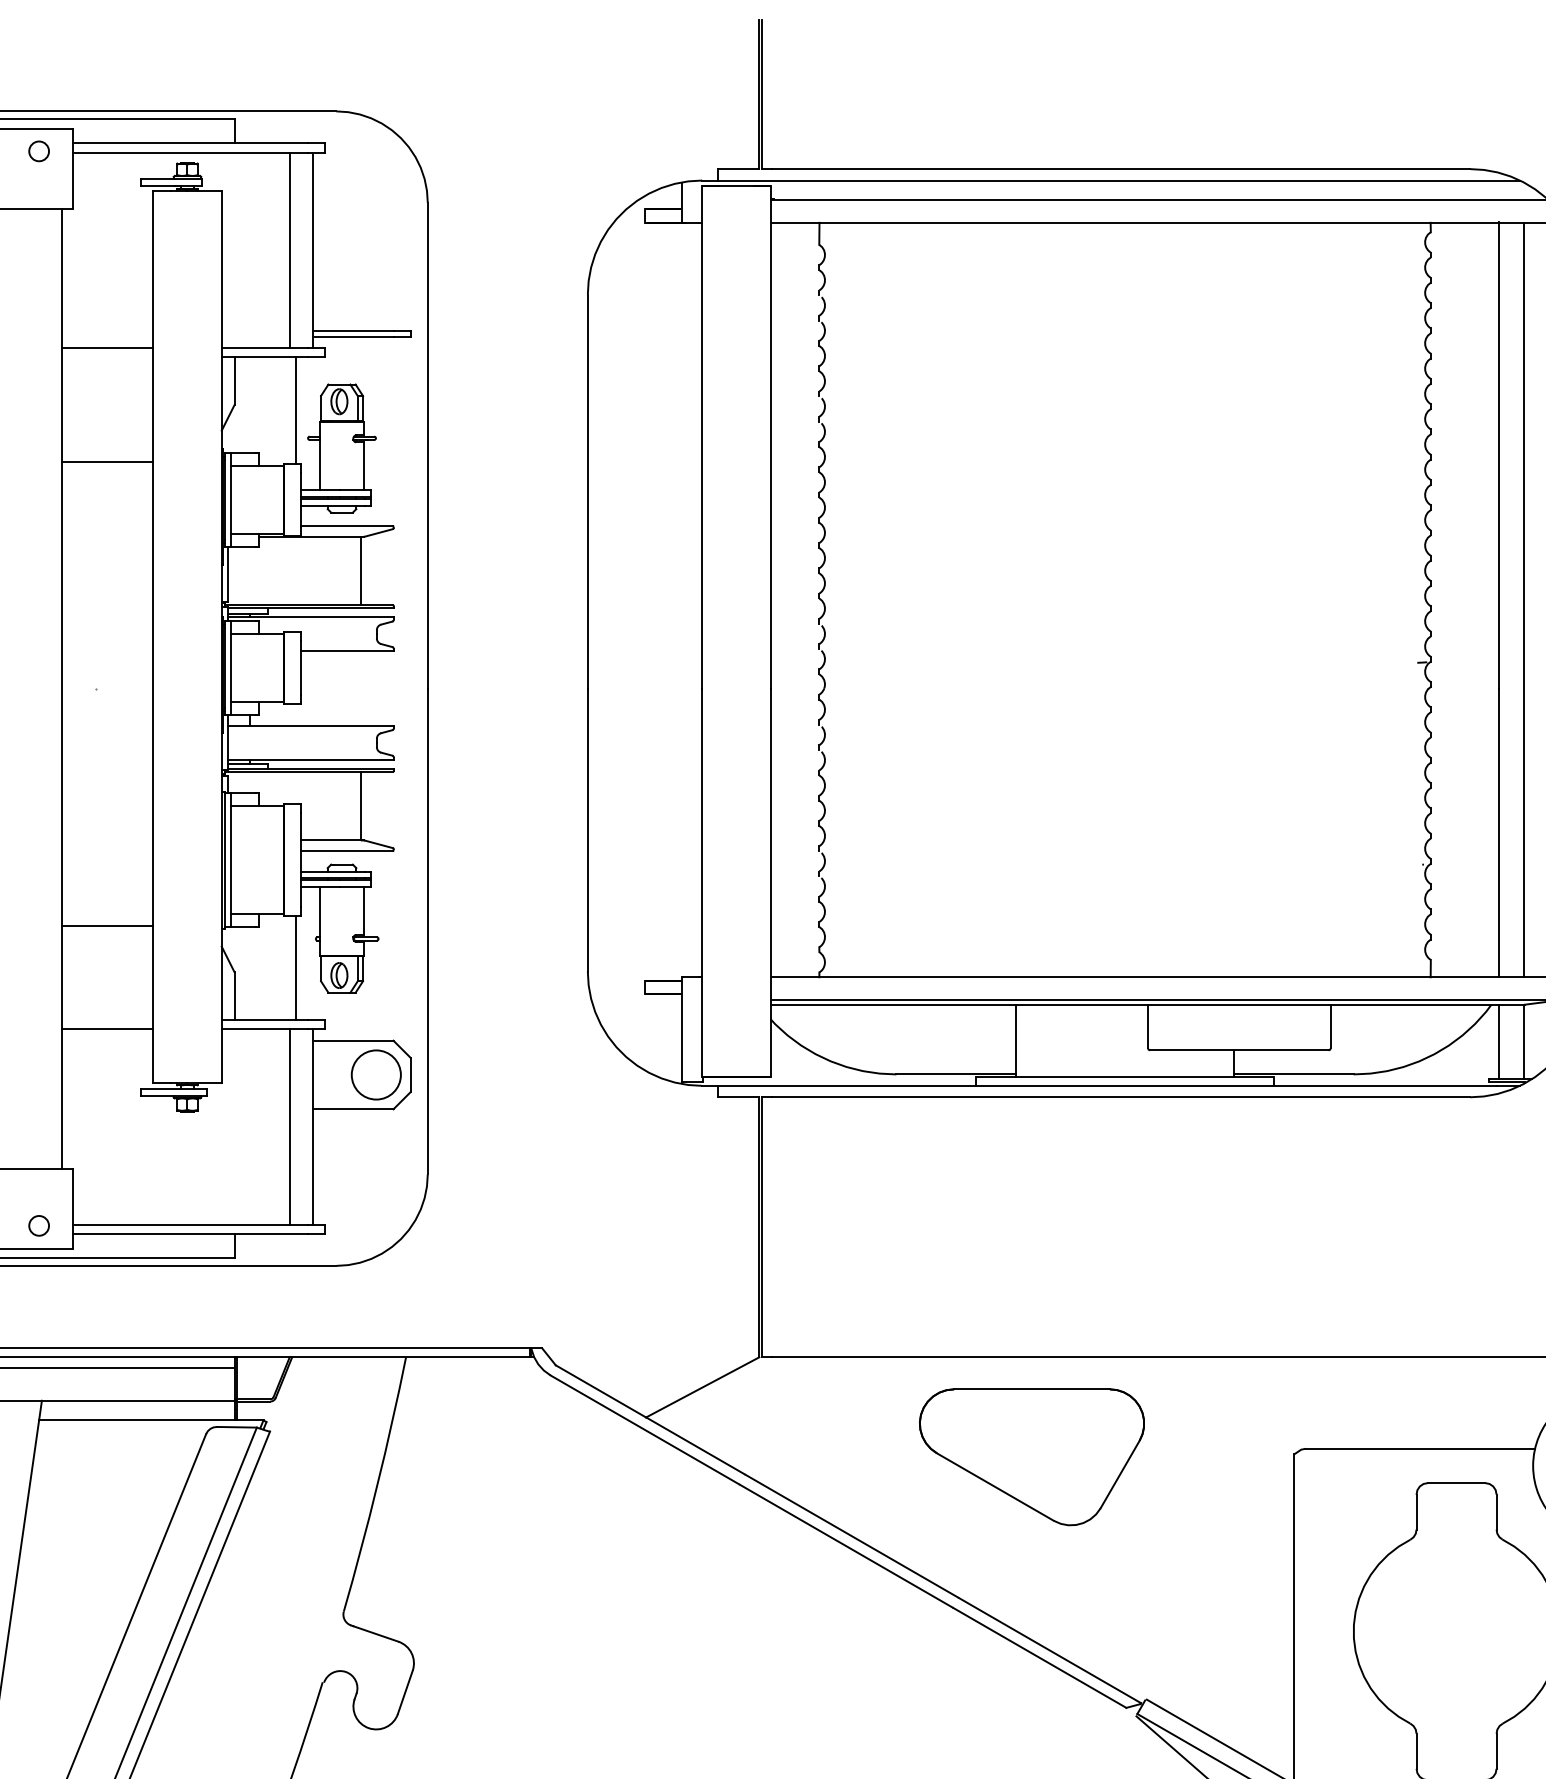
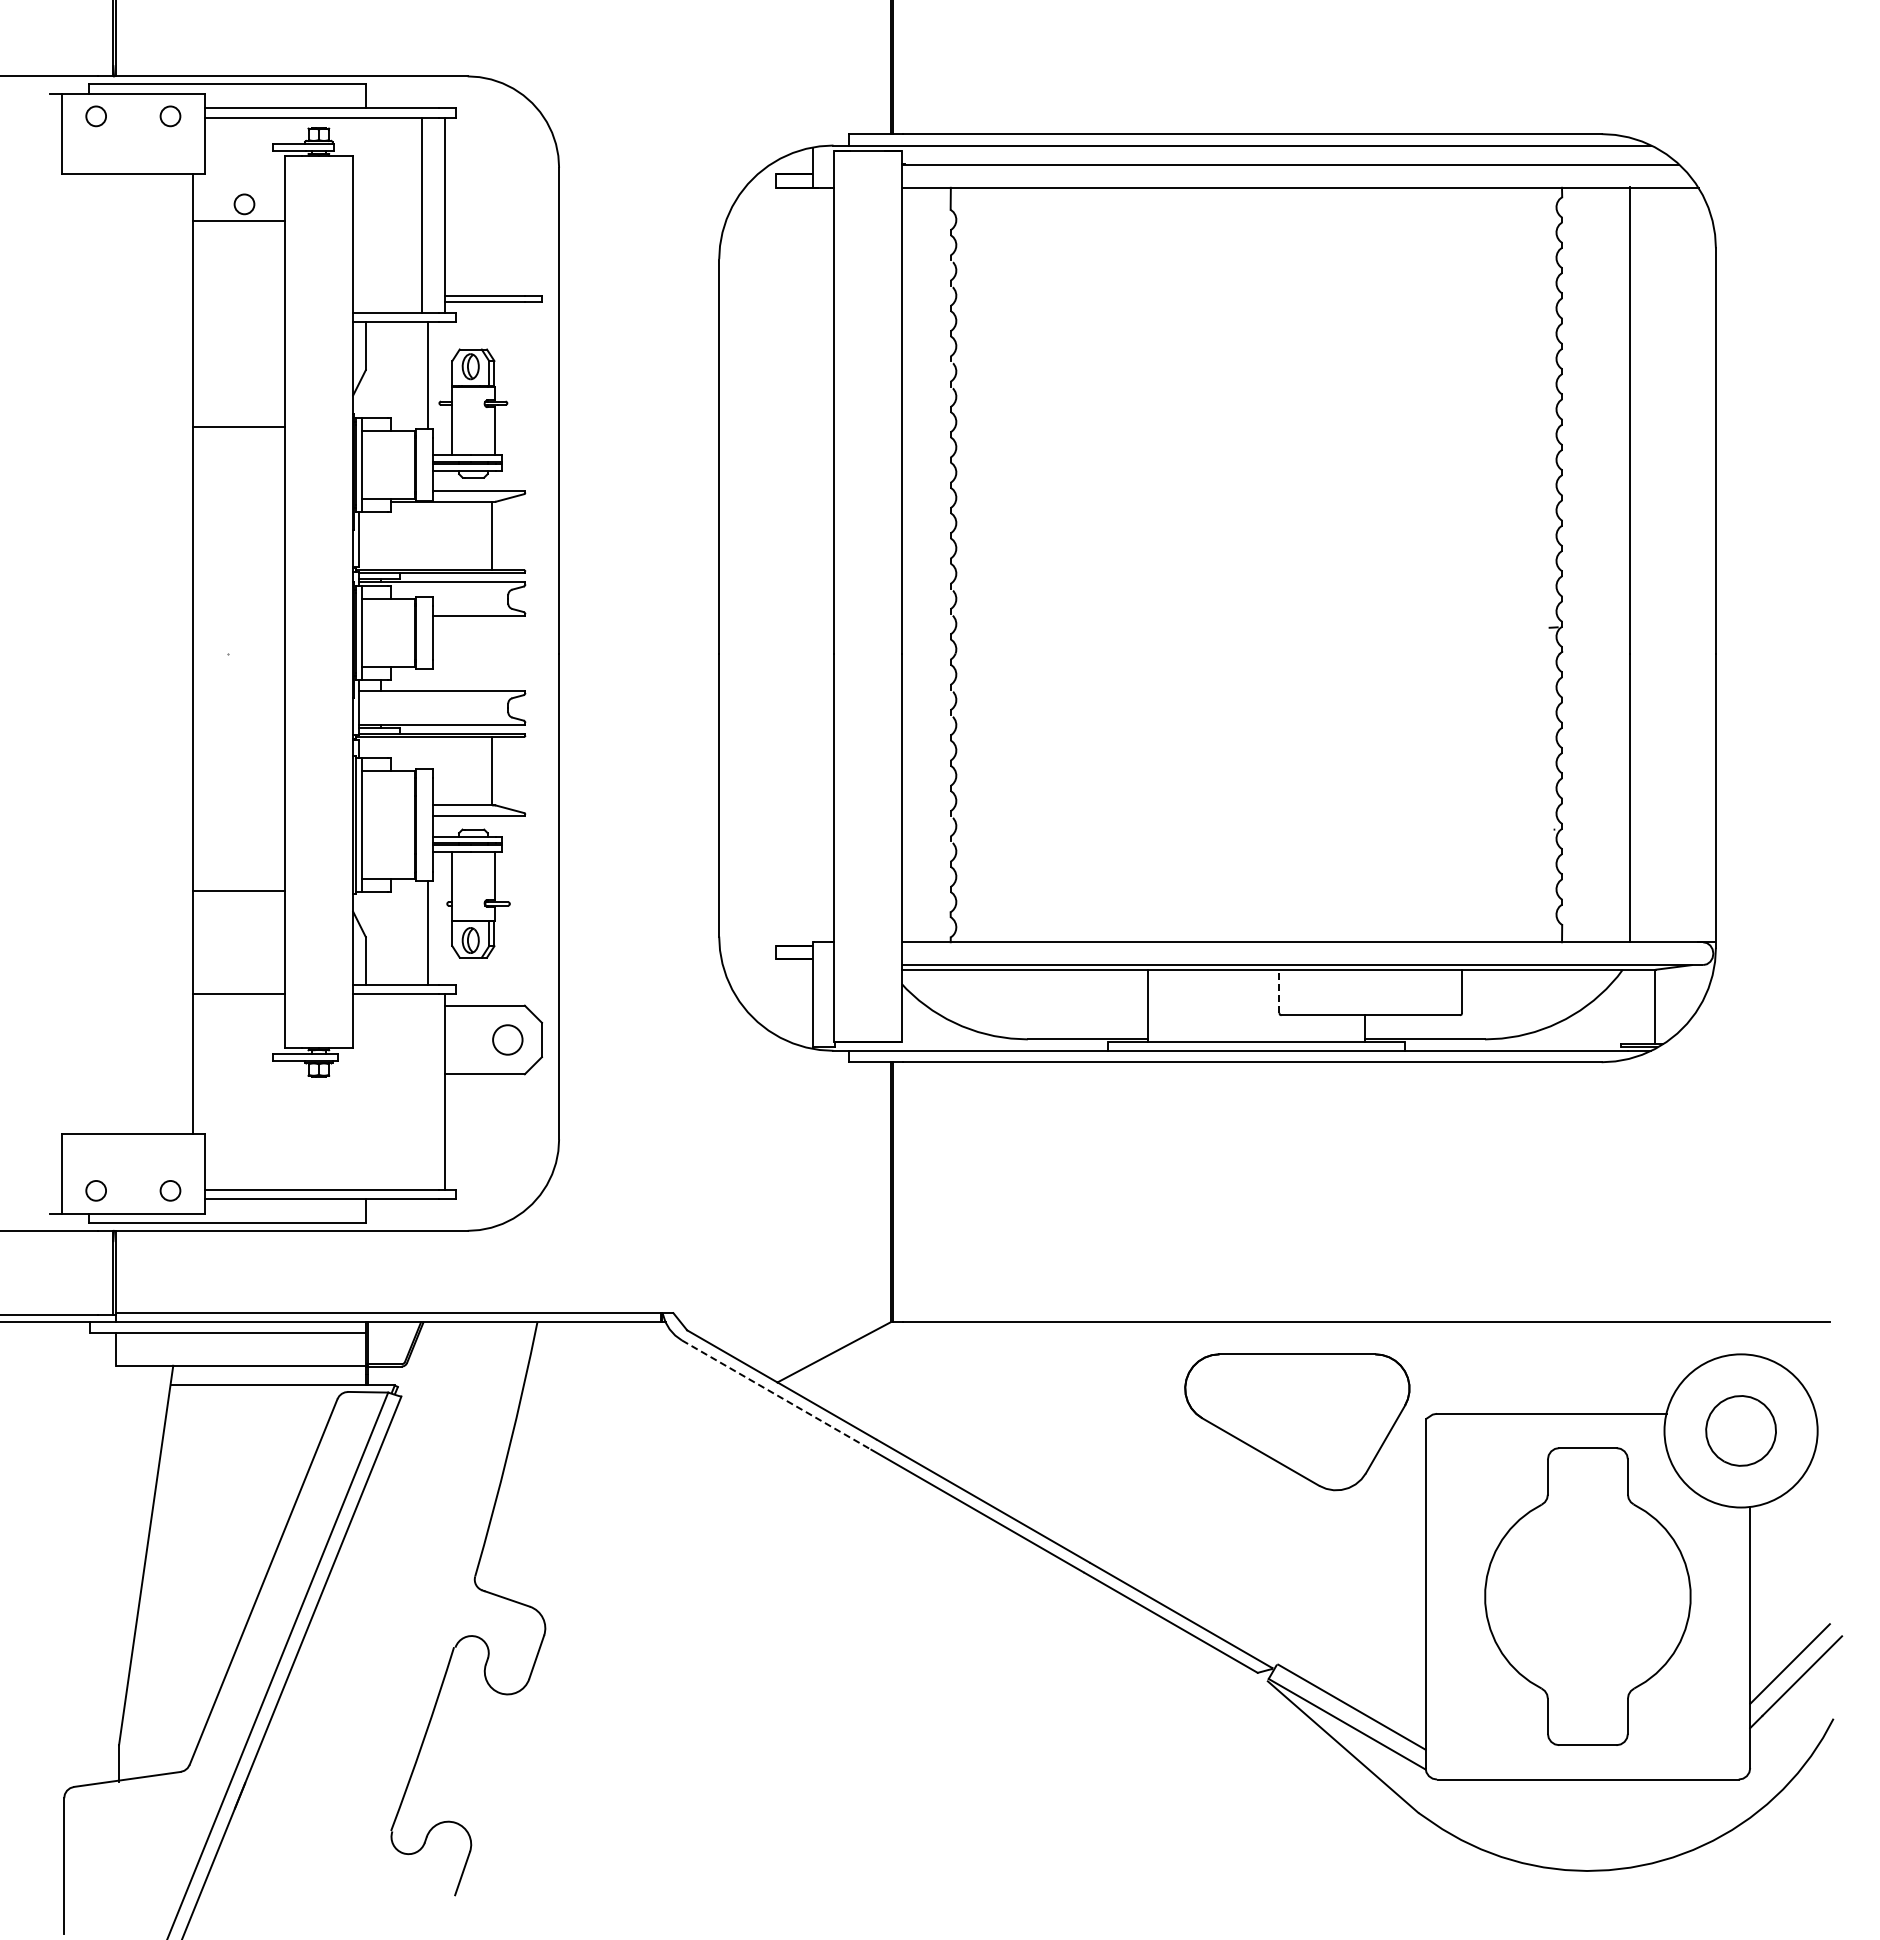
circle: (113, 239) -> (244, 204), added
line: (107, 347) -> (238, 220), moved
line: (1524, 599) -> (1655, 564), removed
line: (1148, 1026) -> (1279, 991), solid -> dashed
line: (1499, 1041) -> (1630, 1006), removed
circle: (376, 1074) -> (507, 1039), size x0.6
line: (290, 1126) -> (421, 1091), removed
line: (645, 1429) -> (776, 1394), solid -> dashed
part: (1032, 1457) -> (1297, 1422), moved

